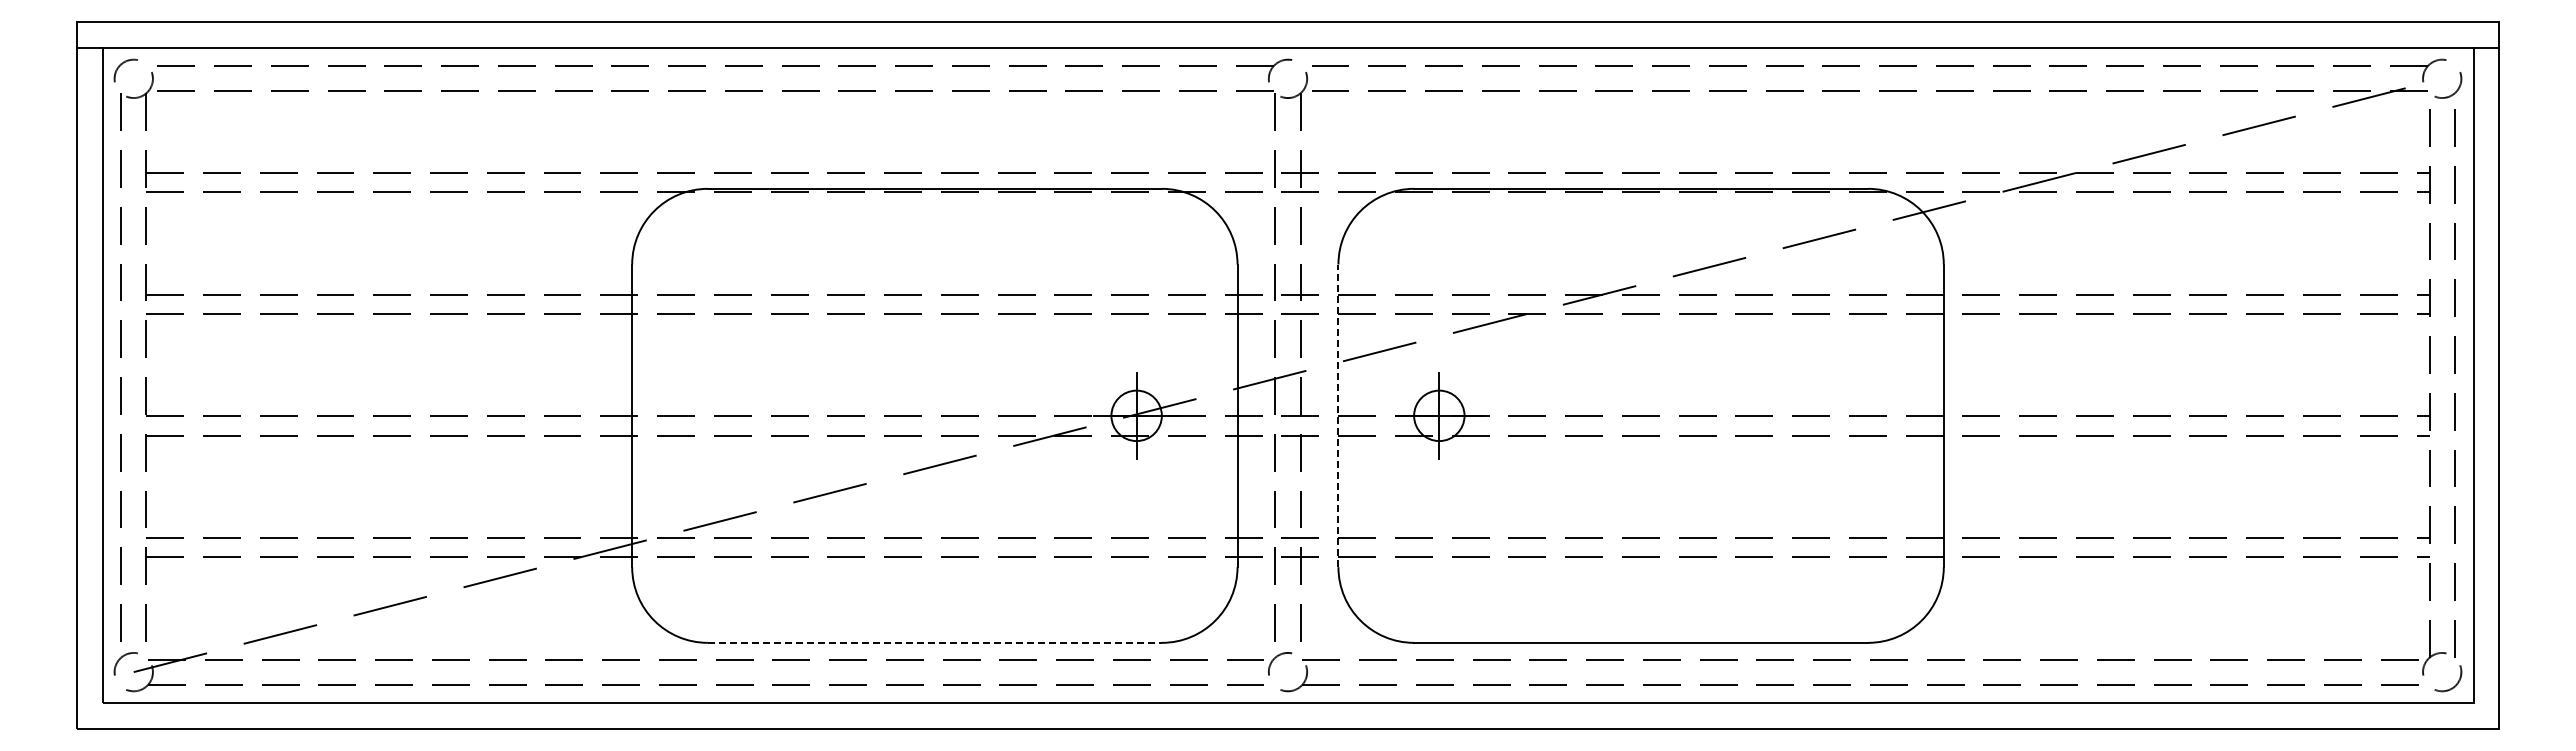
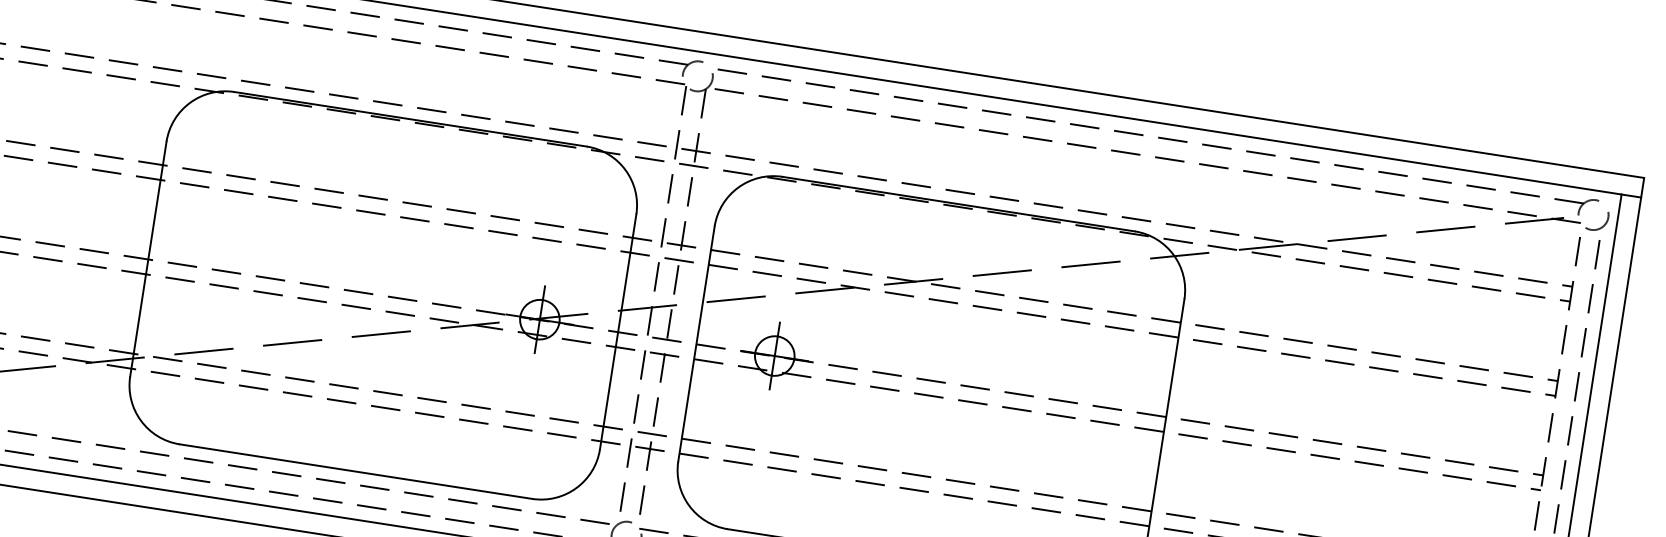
line: (1338, 415) -> (696, 343), dashed -> solid
line: (935, 642) -> (356, 471), dashed -> solid

